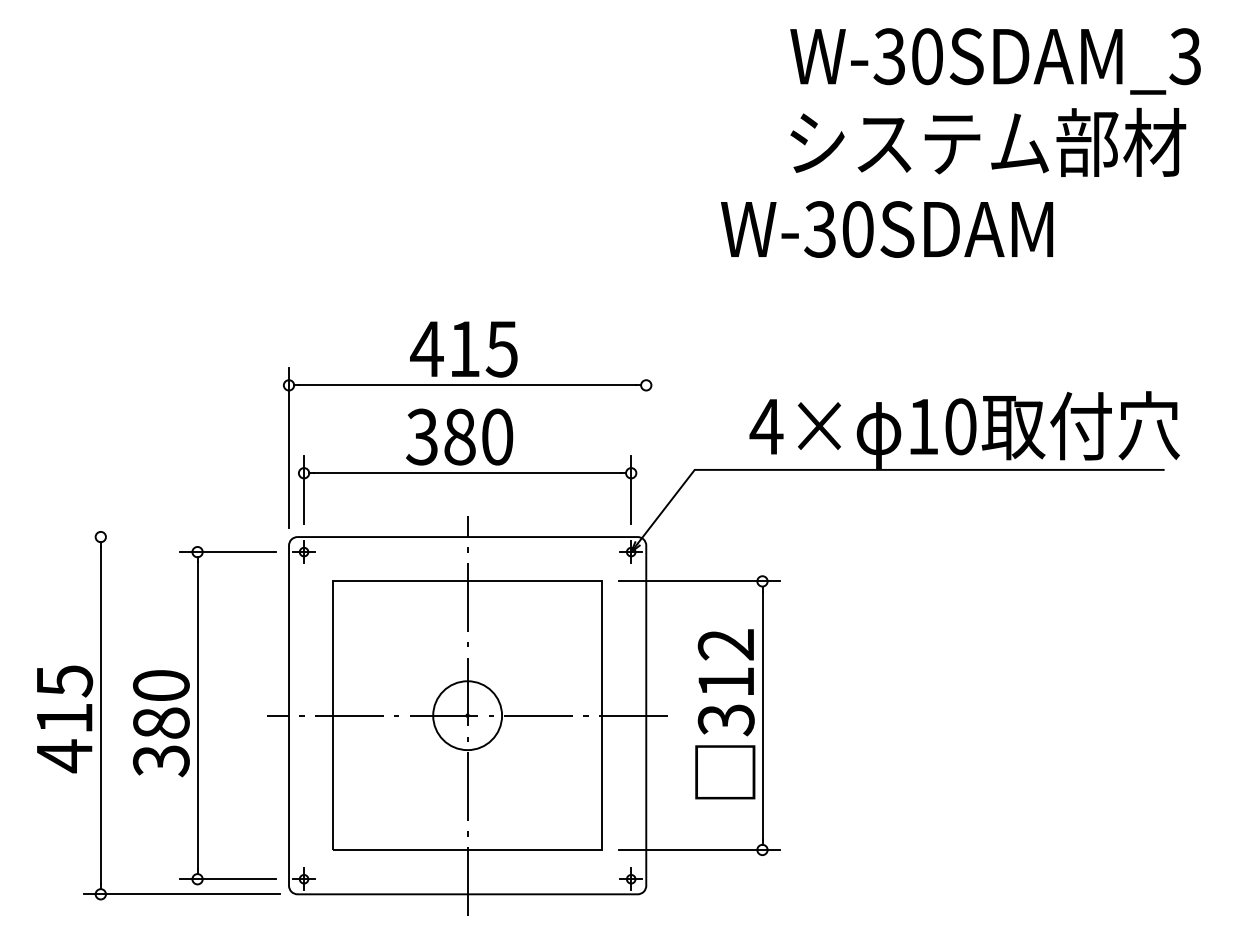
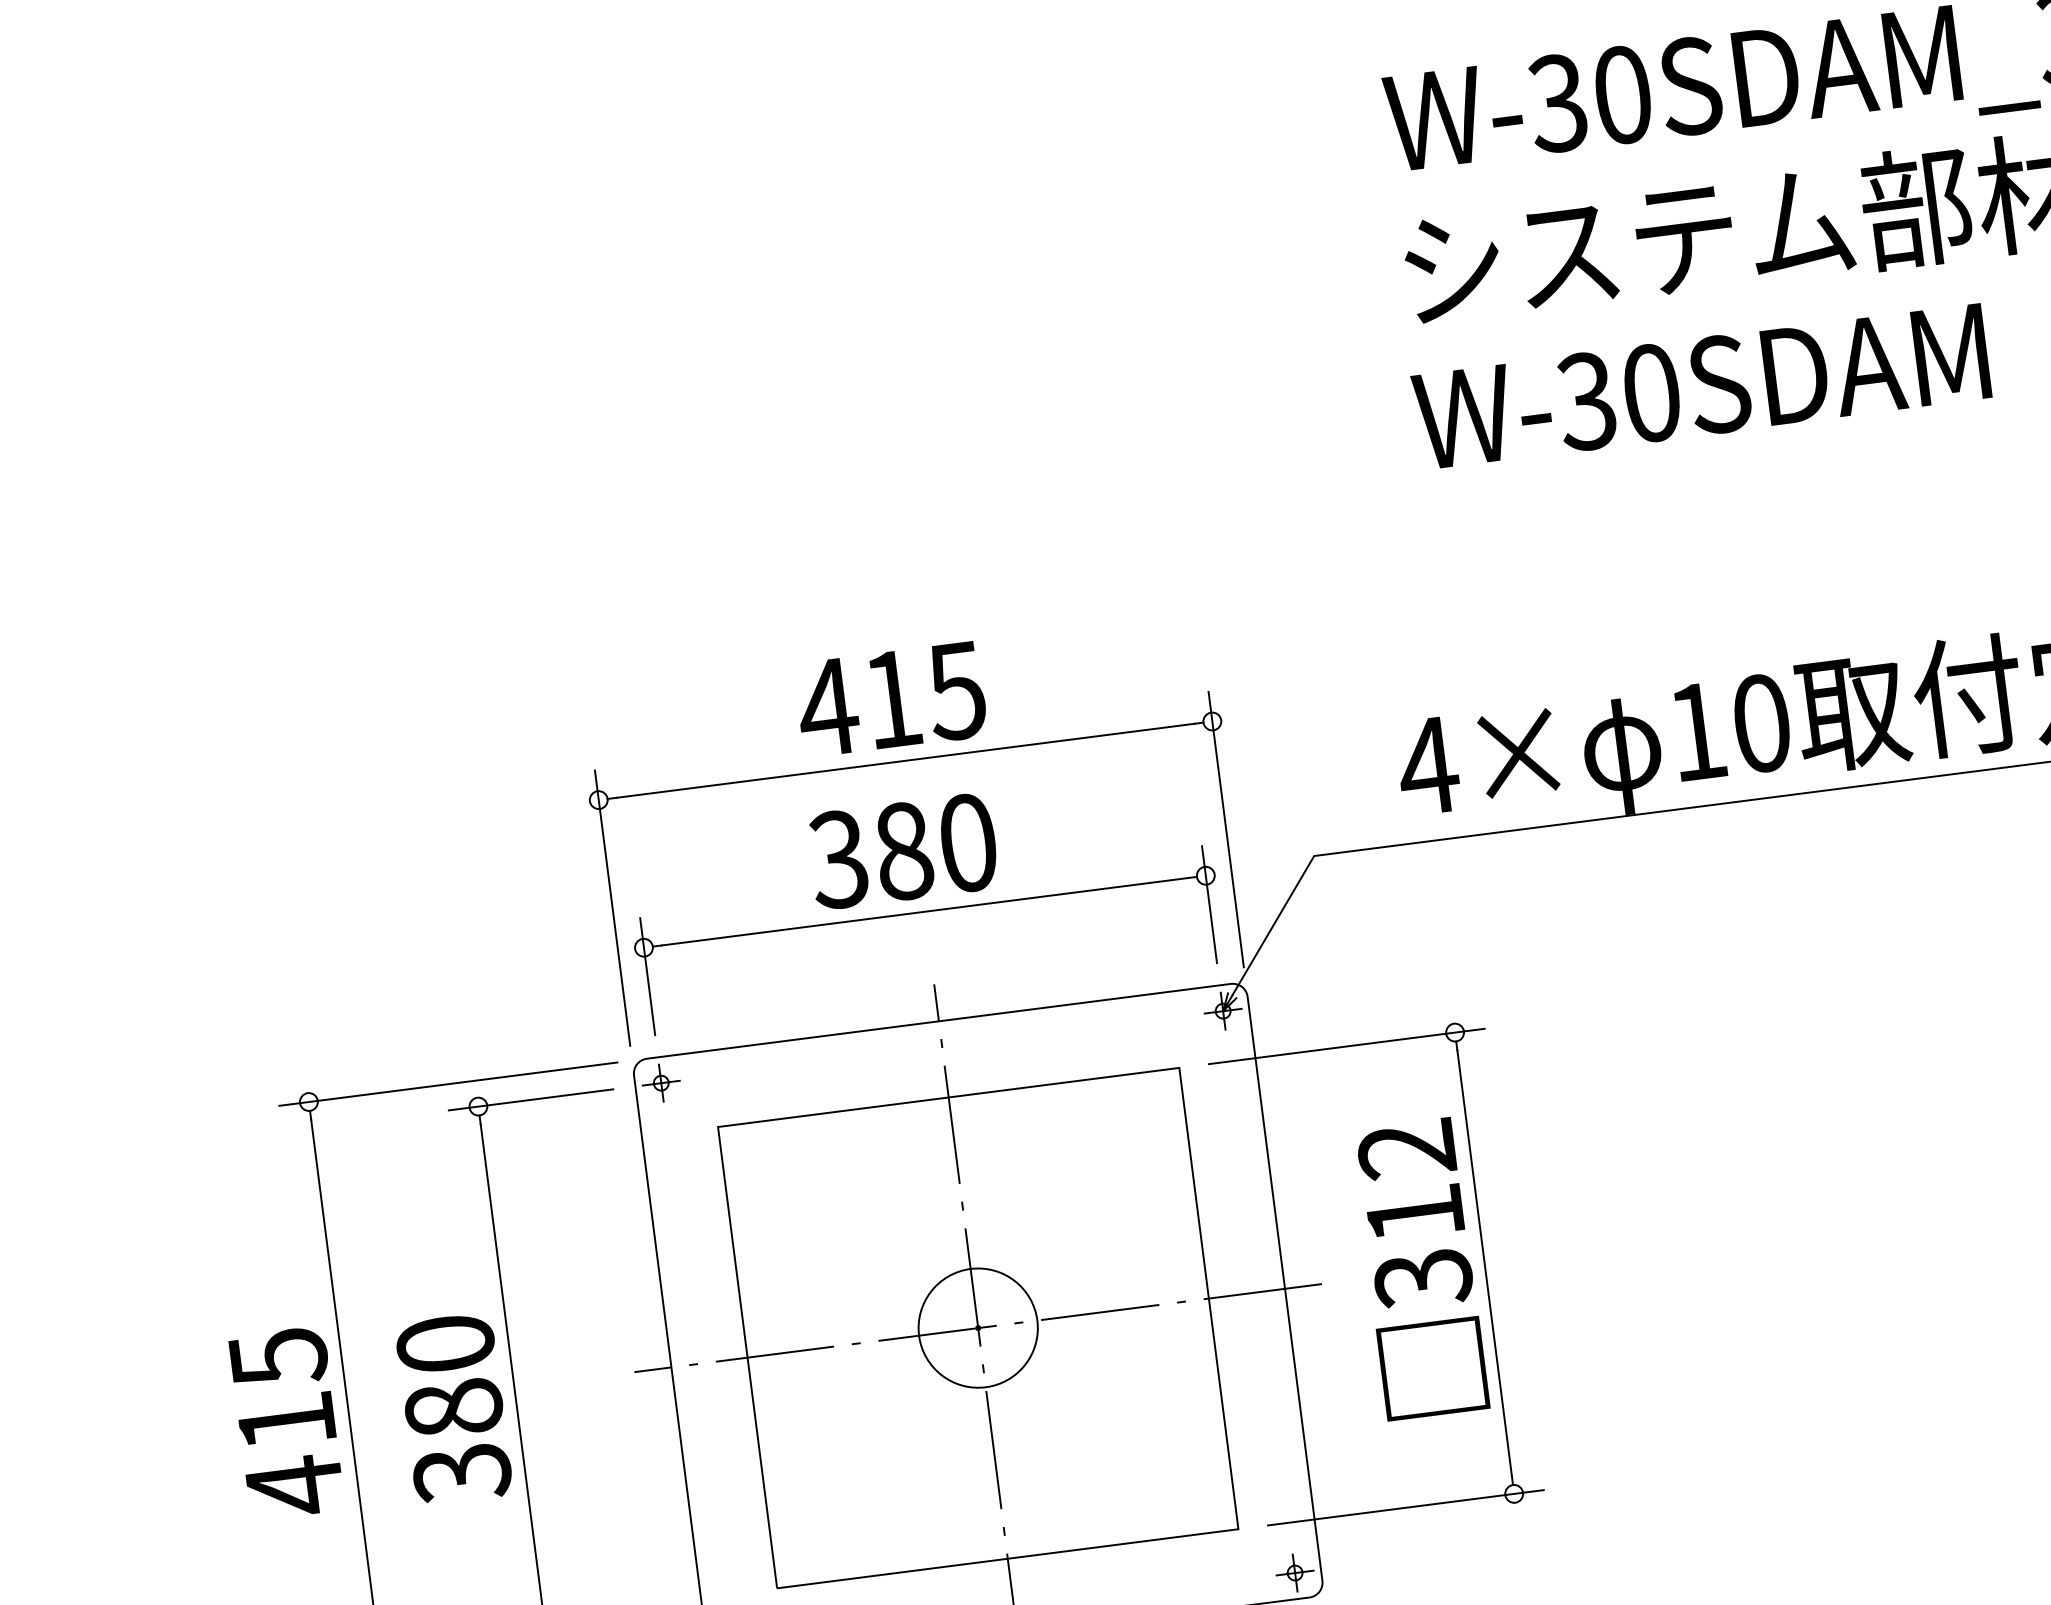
text: (887, 229) -> (1702, 386), moved
line: (646, 448) -> (1226, 829), added
line: (181, 537) -> (447, 1085), added

